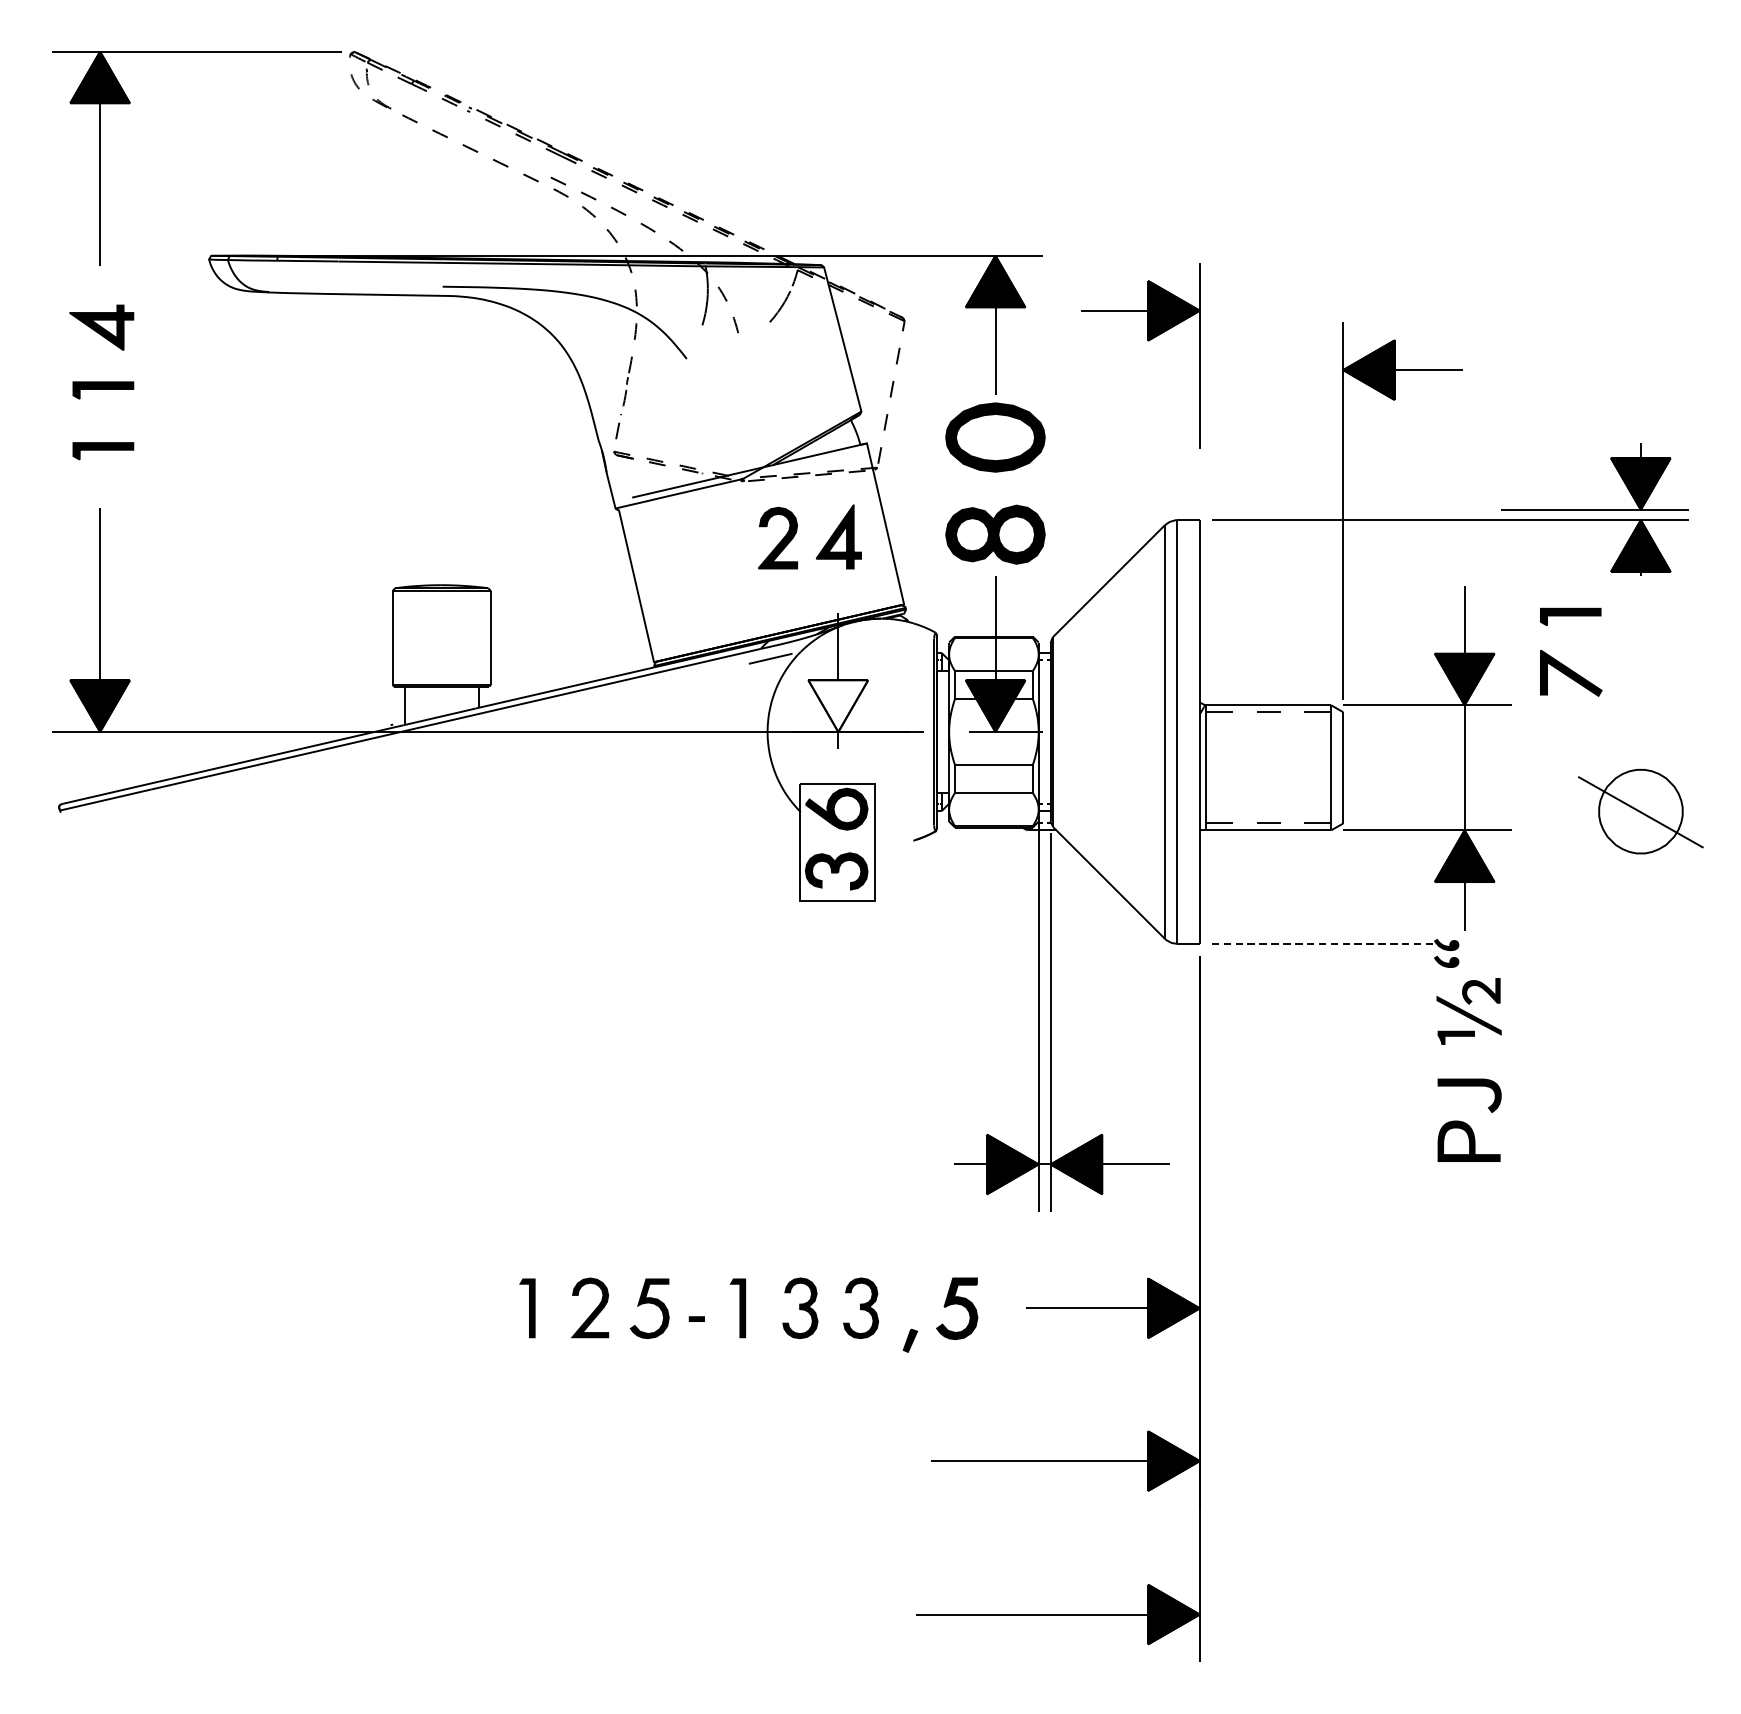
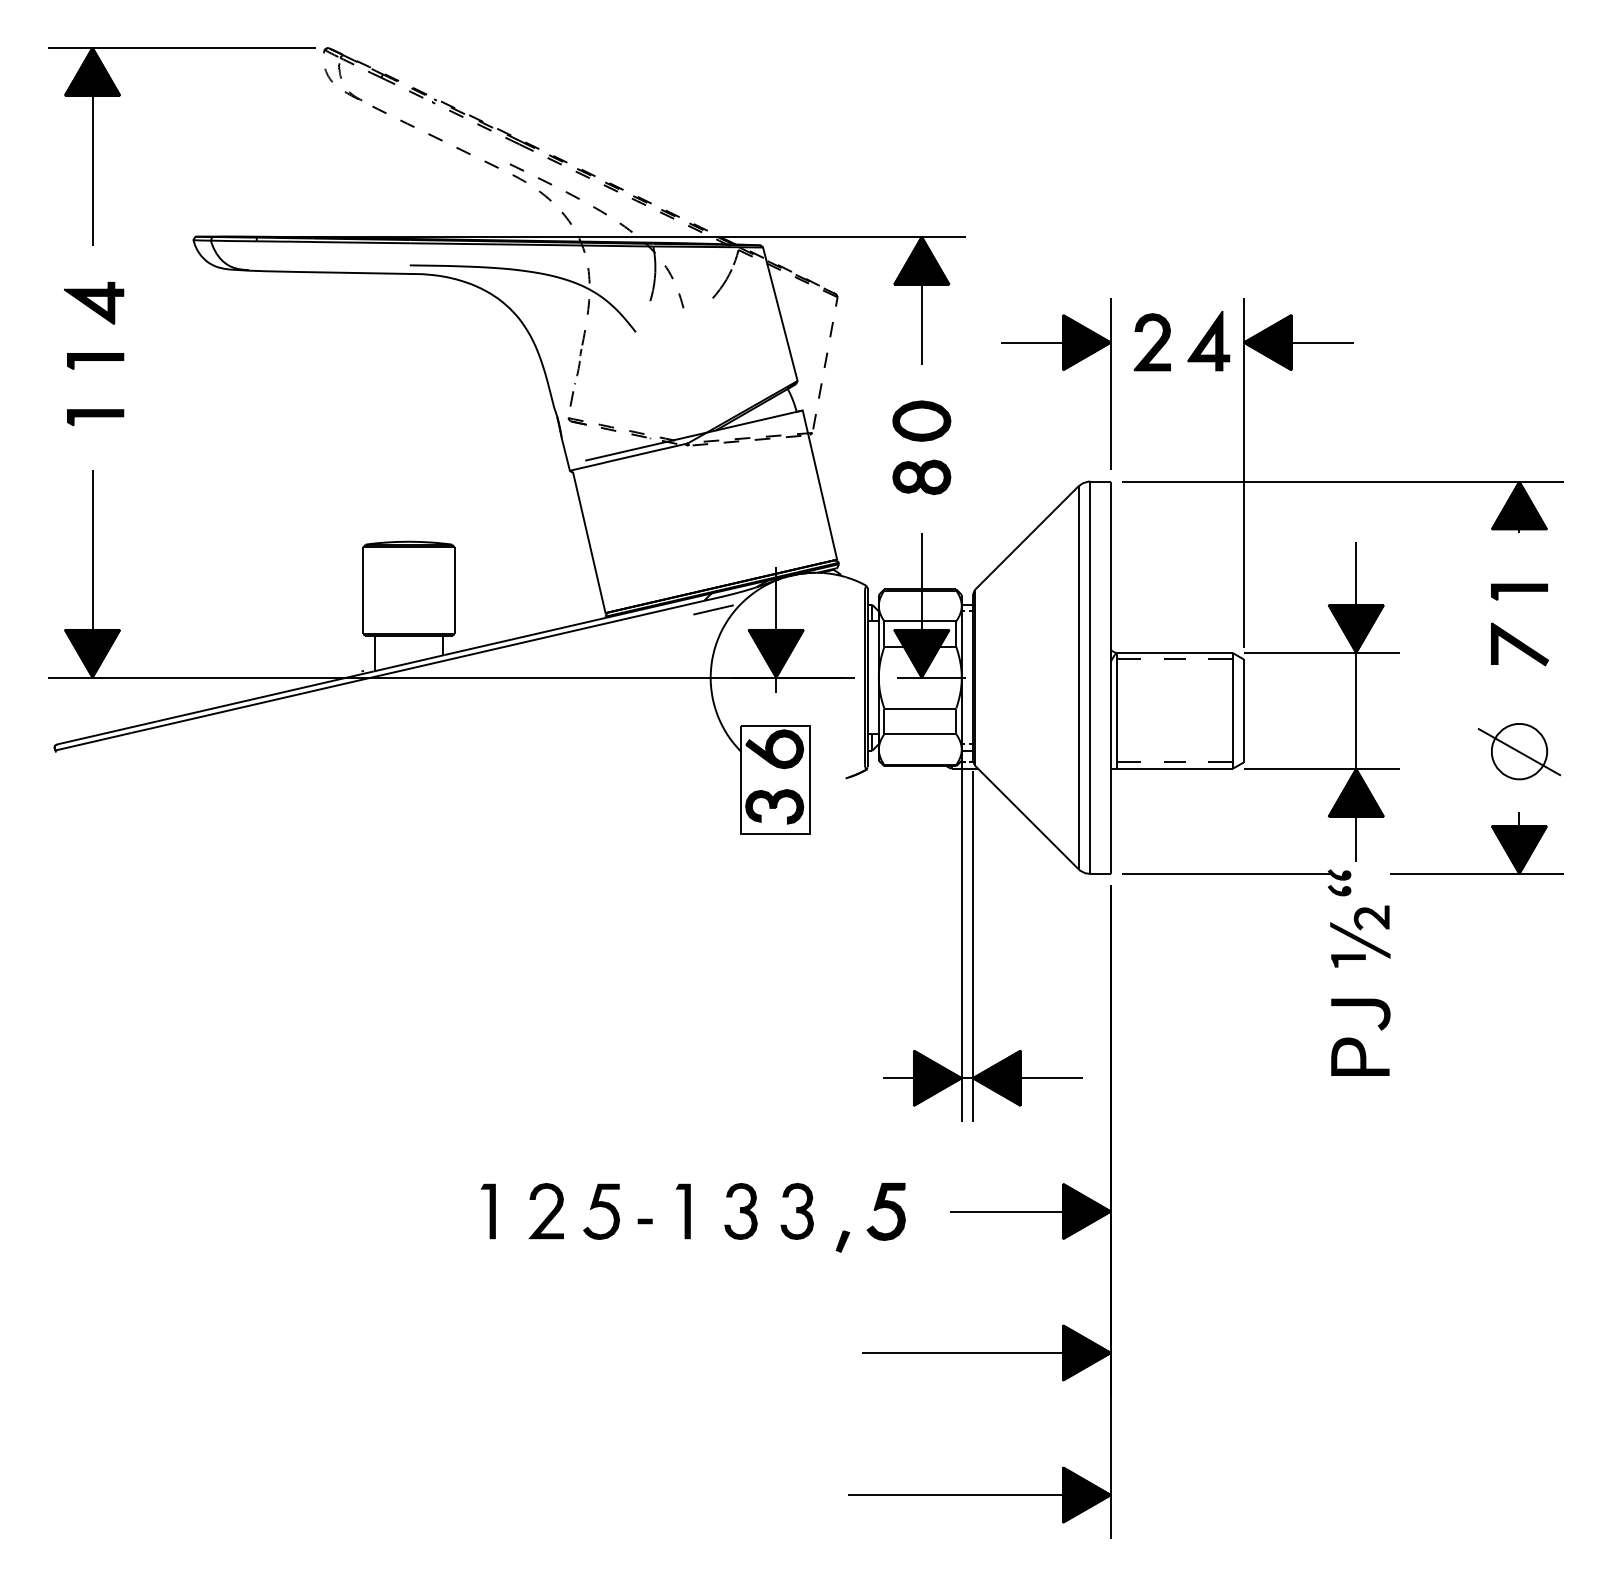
part: (1147, 340) -> (1062, 370), moved
part: (1613, 466) -> (1494, 833), moved
part: (995, 483) -> (921, 447), size x0.62
part: (796, 534) -> (1169, 338), moved
part: (1563, 663) -> (1512, 635), moved
fill: (837, 705) -> (775, 653), added
part: (1640, 811) -> (1519, 751), size x0.71
line: (1324, 944) -> (1226, 874), dashed -> solid

